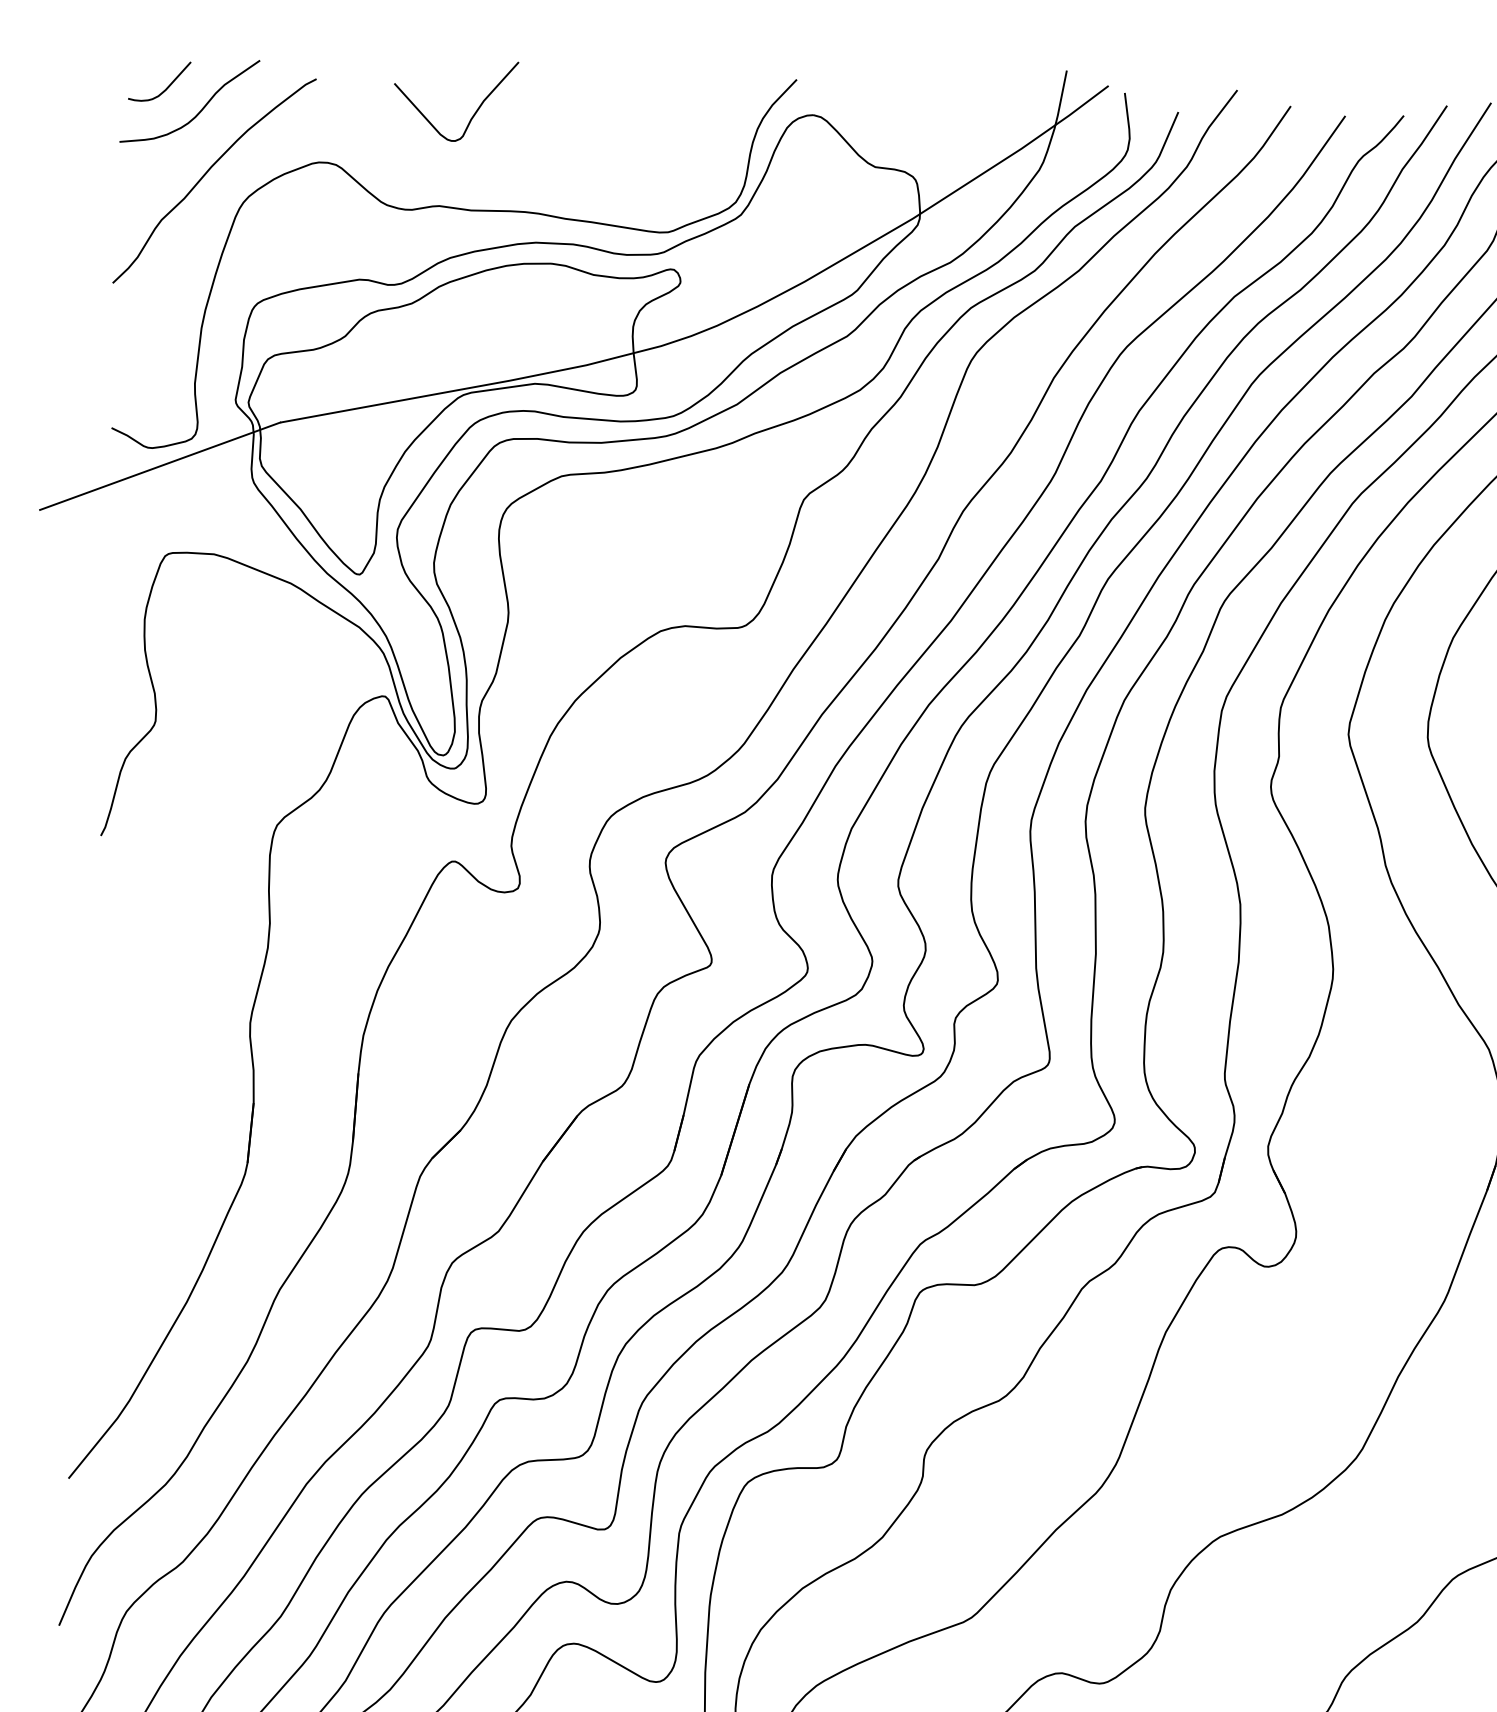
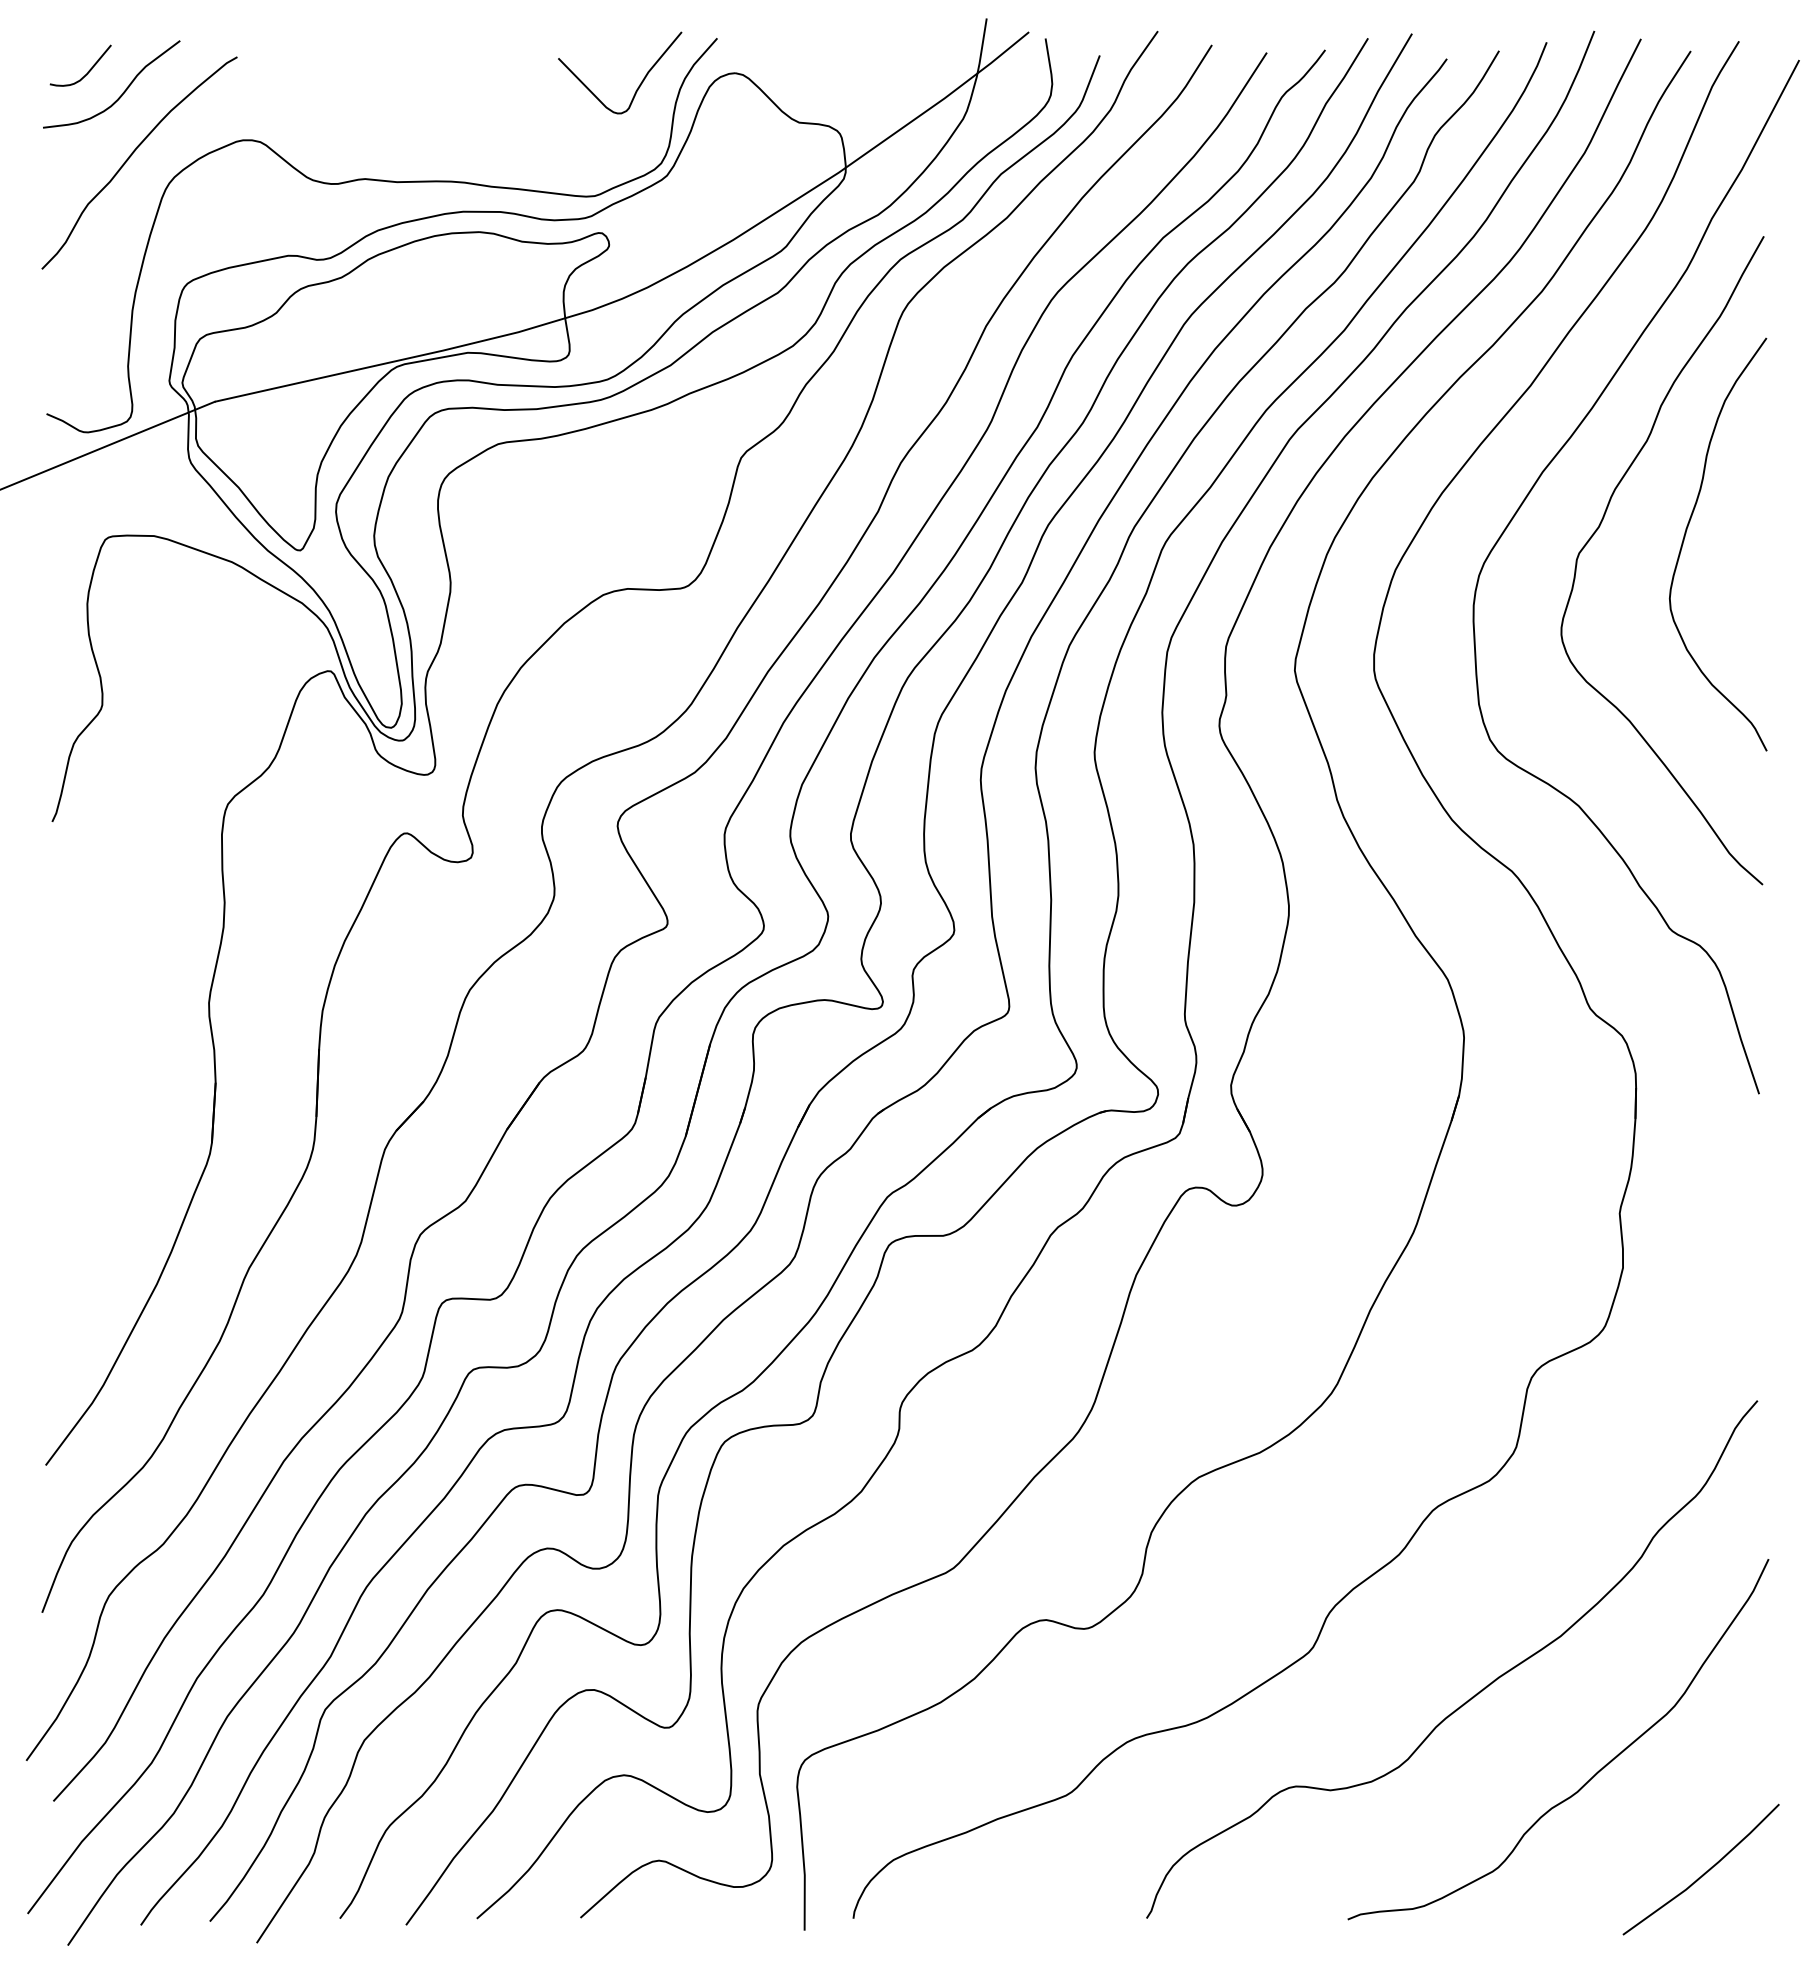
curve: (474, 112) -> (639, 84), moved

